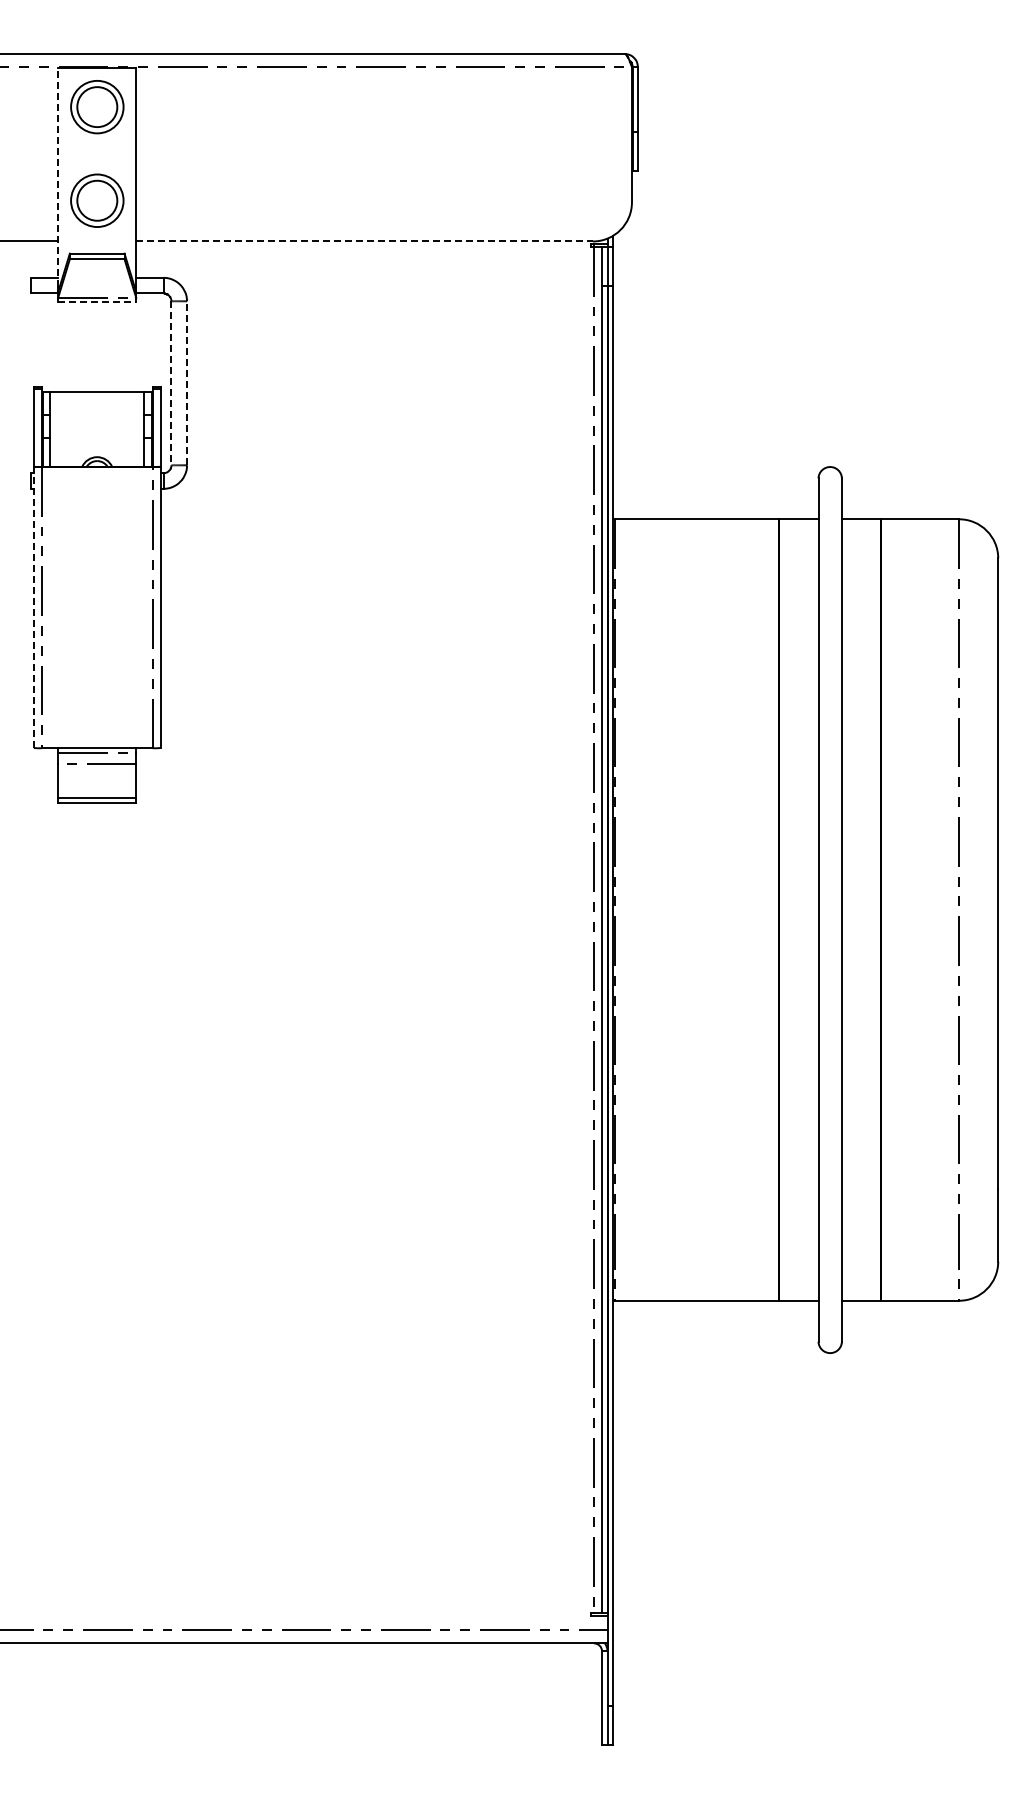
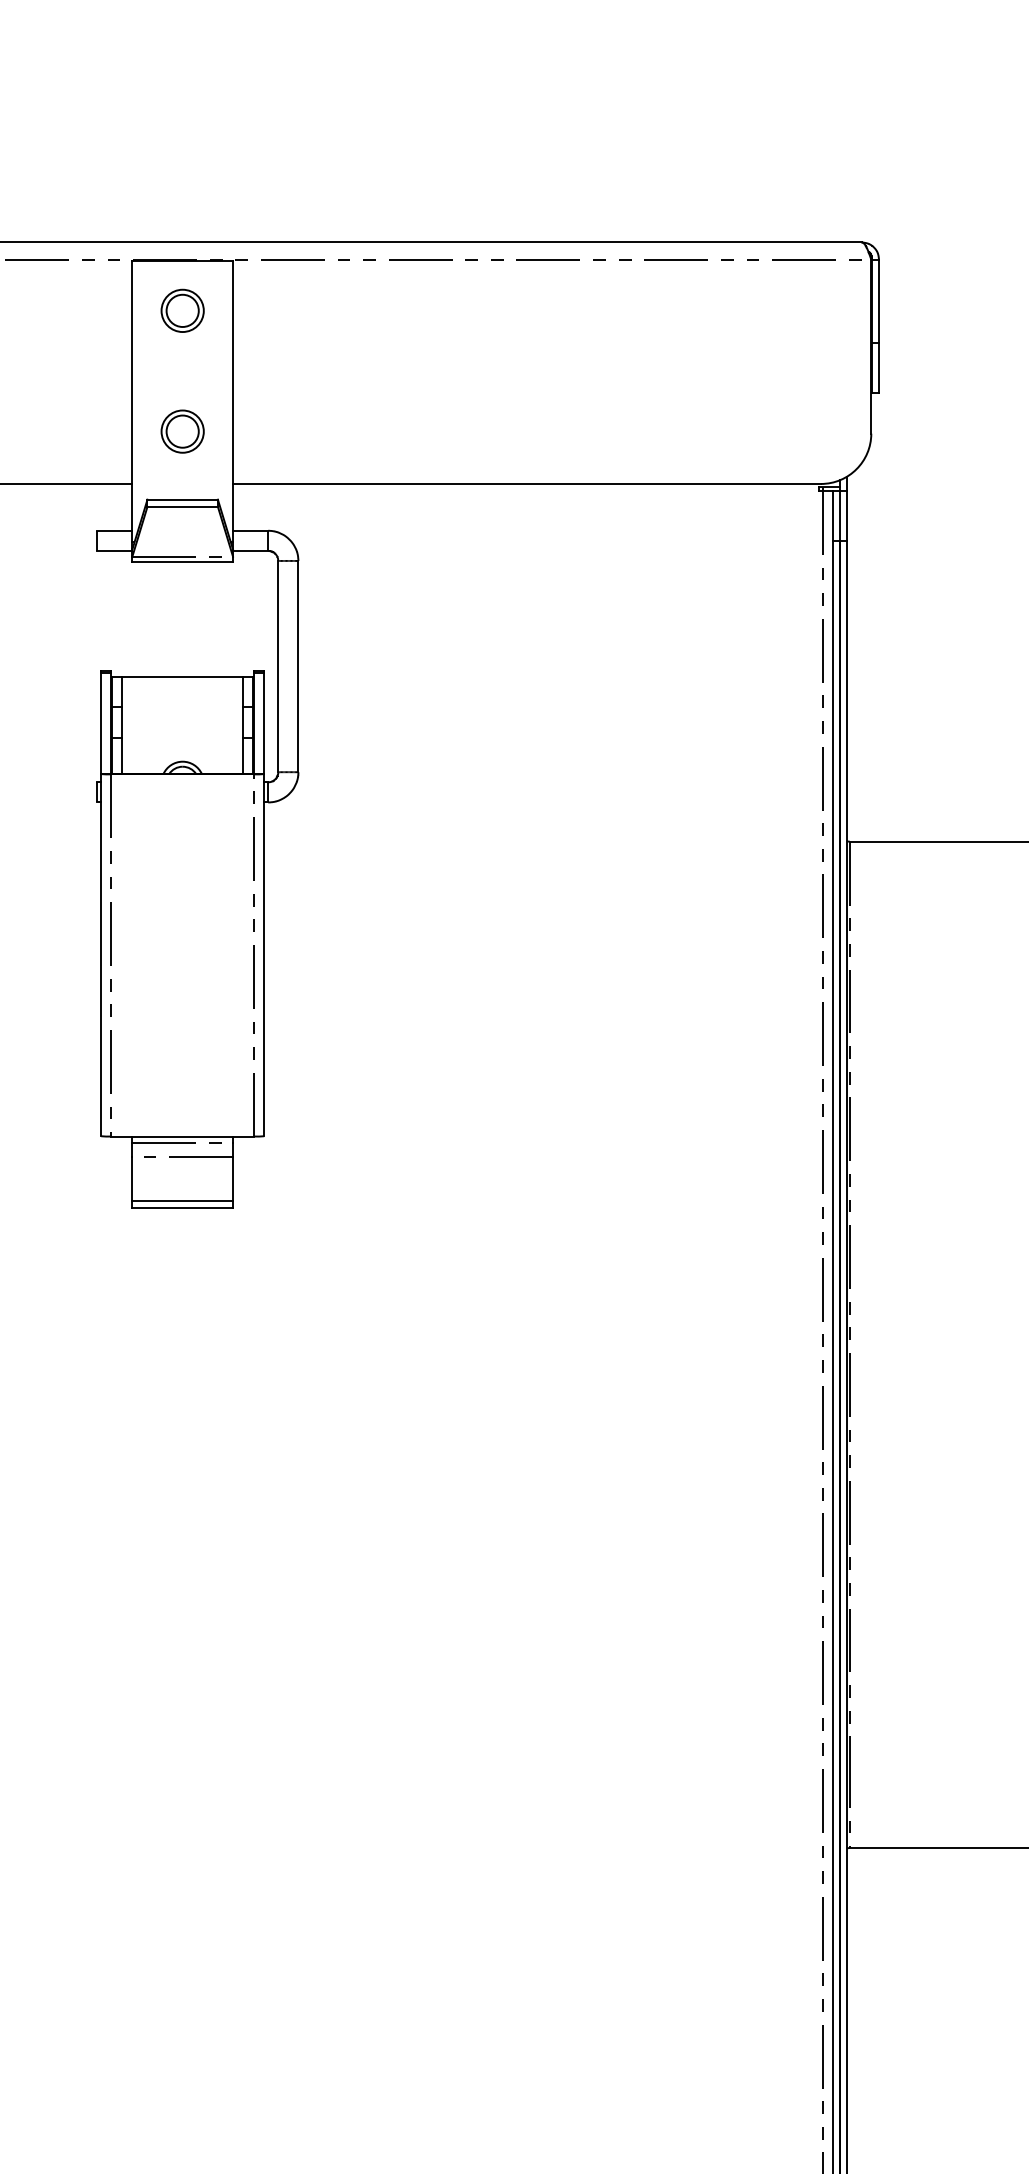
part: (96, 106) -> (181, 310), size x0.62
line: (58, 176) -> (132, 400), dashed -> solid
part: (96, 200) -> (181, 431), size x0.62
line: (365, 241) -> (528, 483), dashed -> solid
line: (97, 302) -> (183, 562), dashed -> solid
line: (187, 382) -> (298, 665), dashed -> solid
line: (171, 383) -> (278, 666), dashed -> solid
line: (33, 607) -> (100, 955), dashed -> solid

